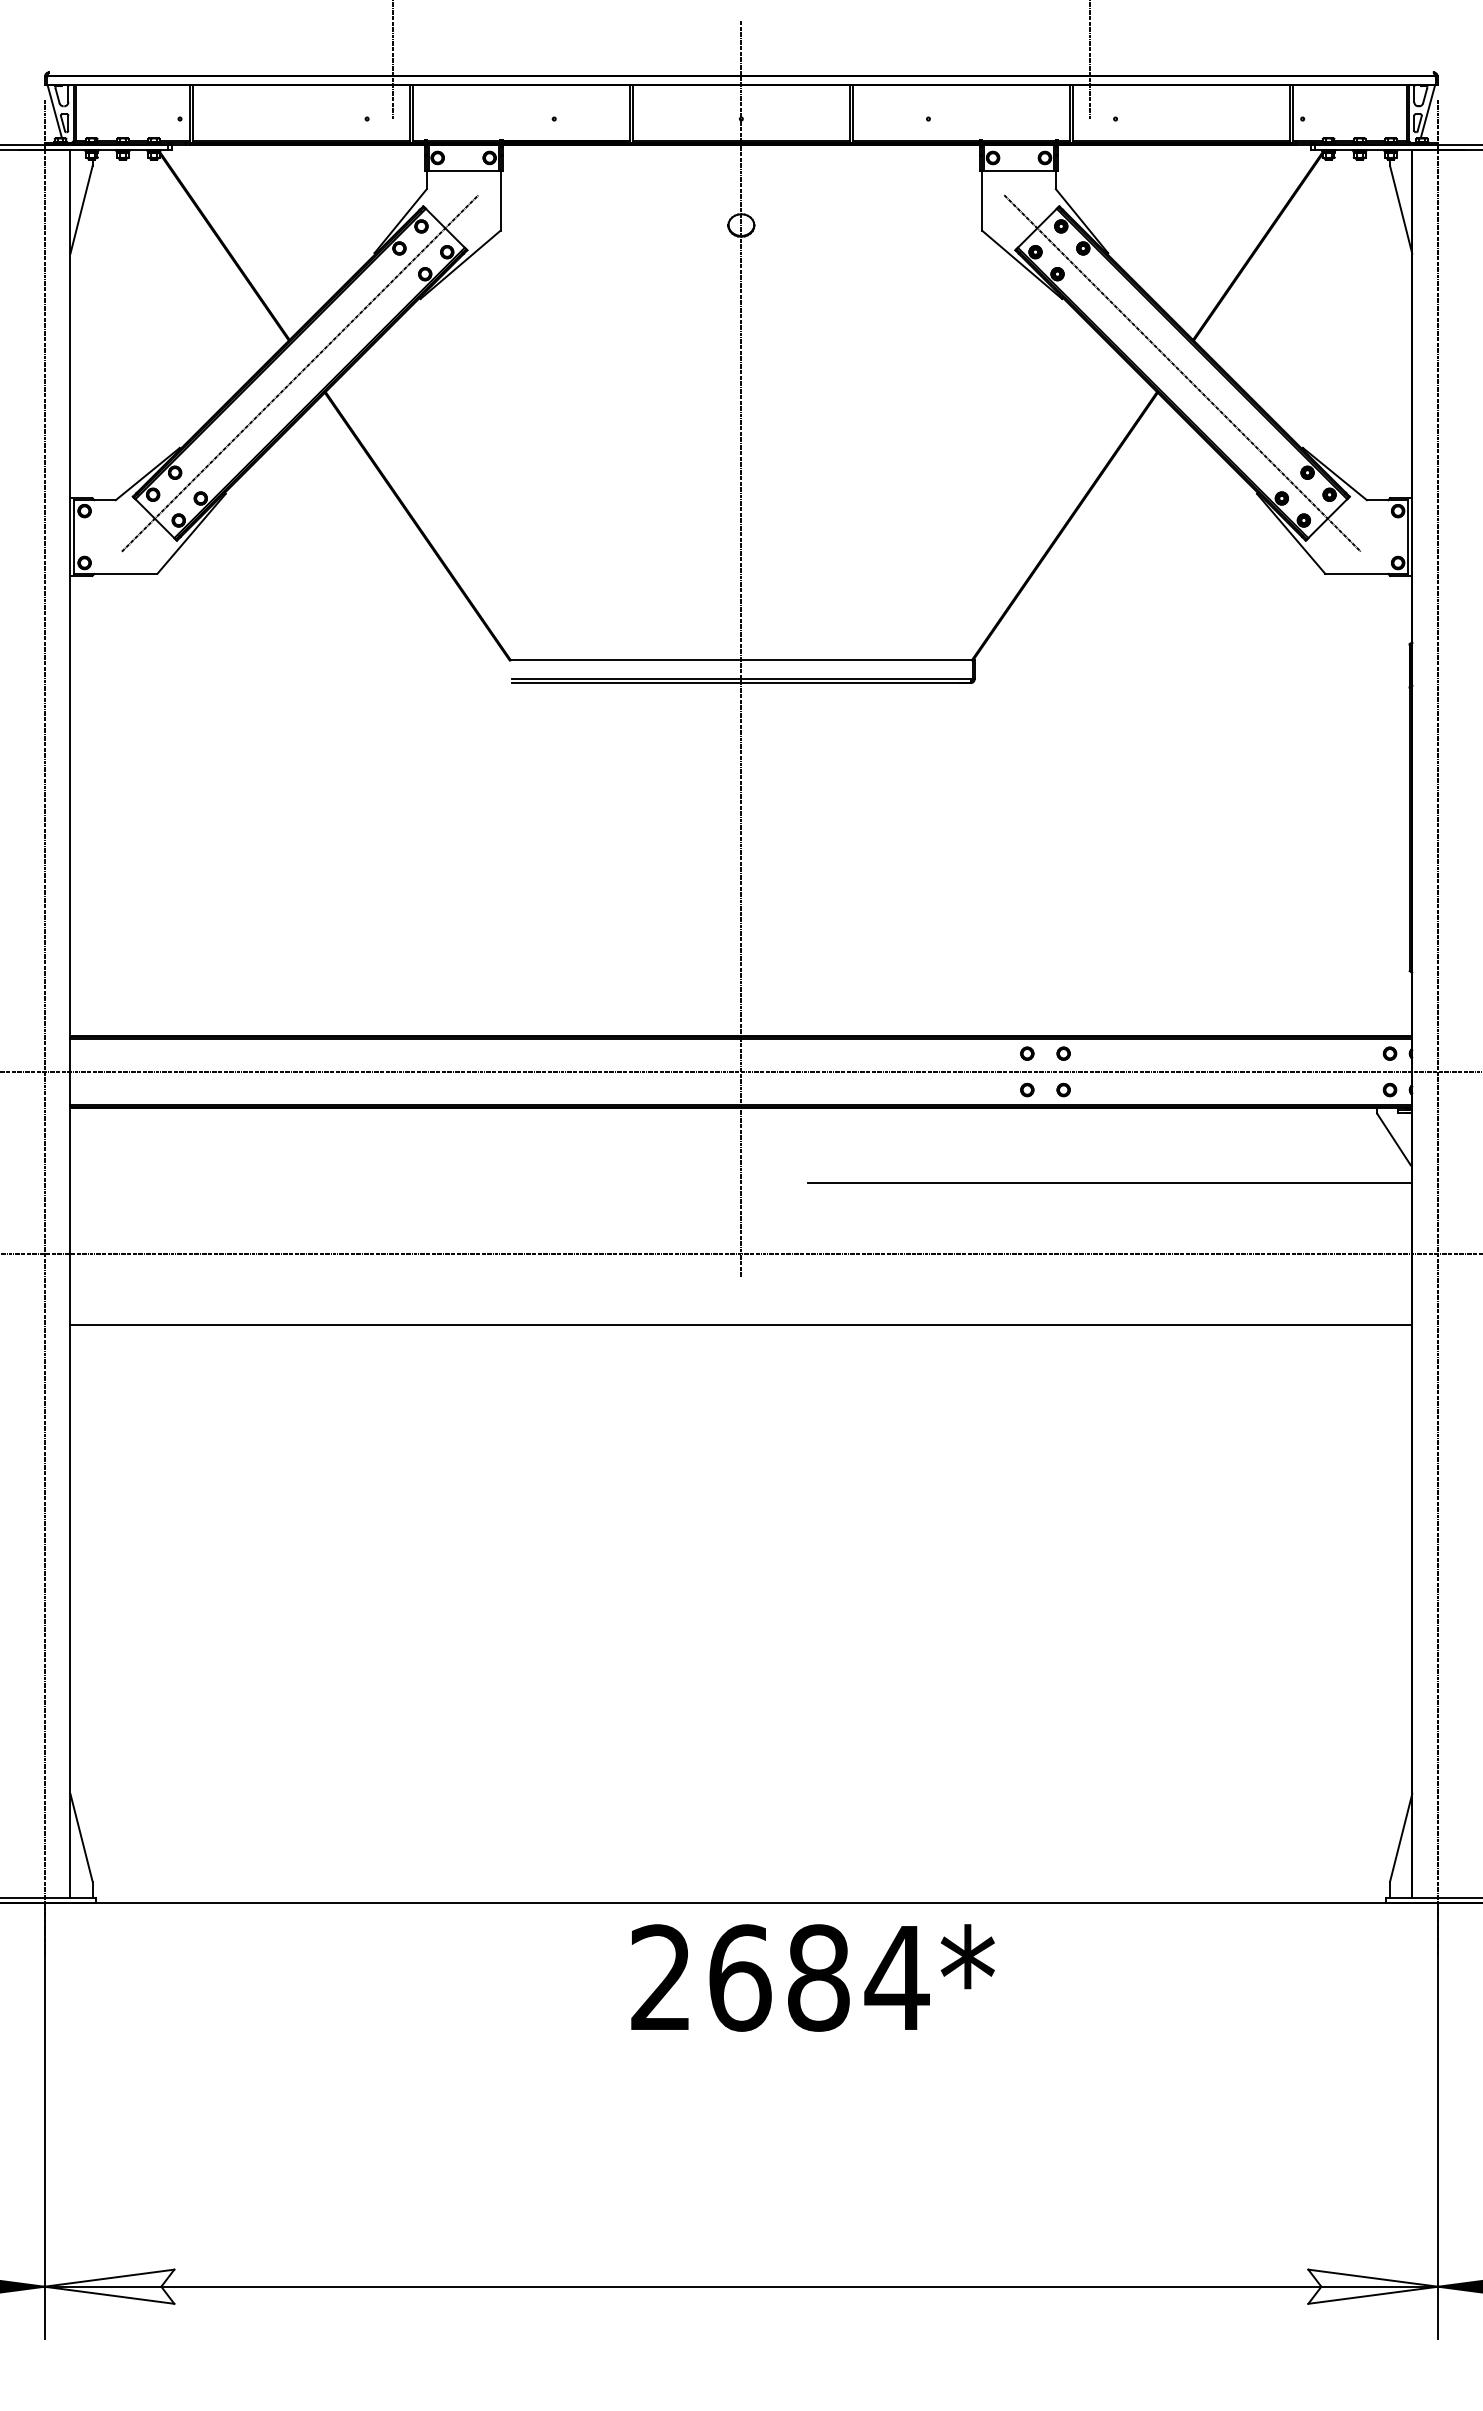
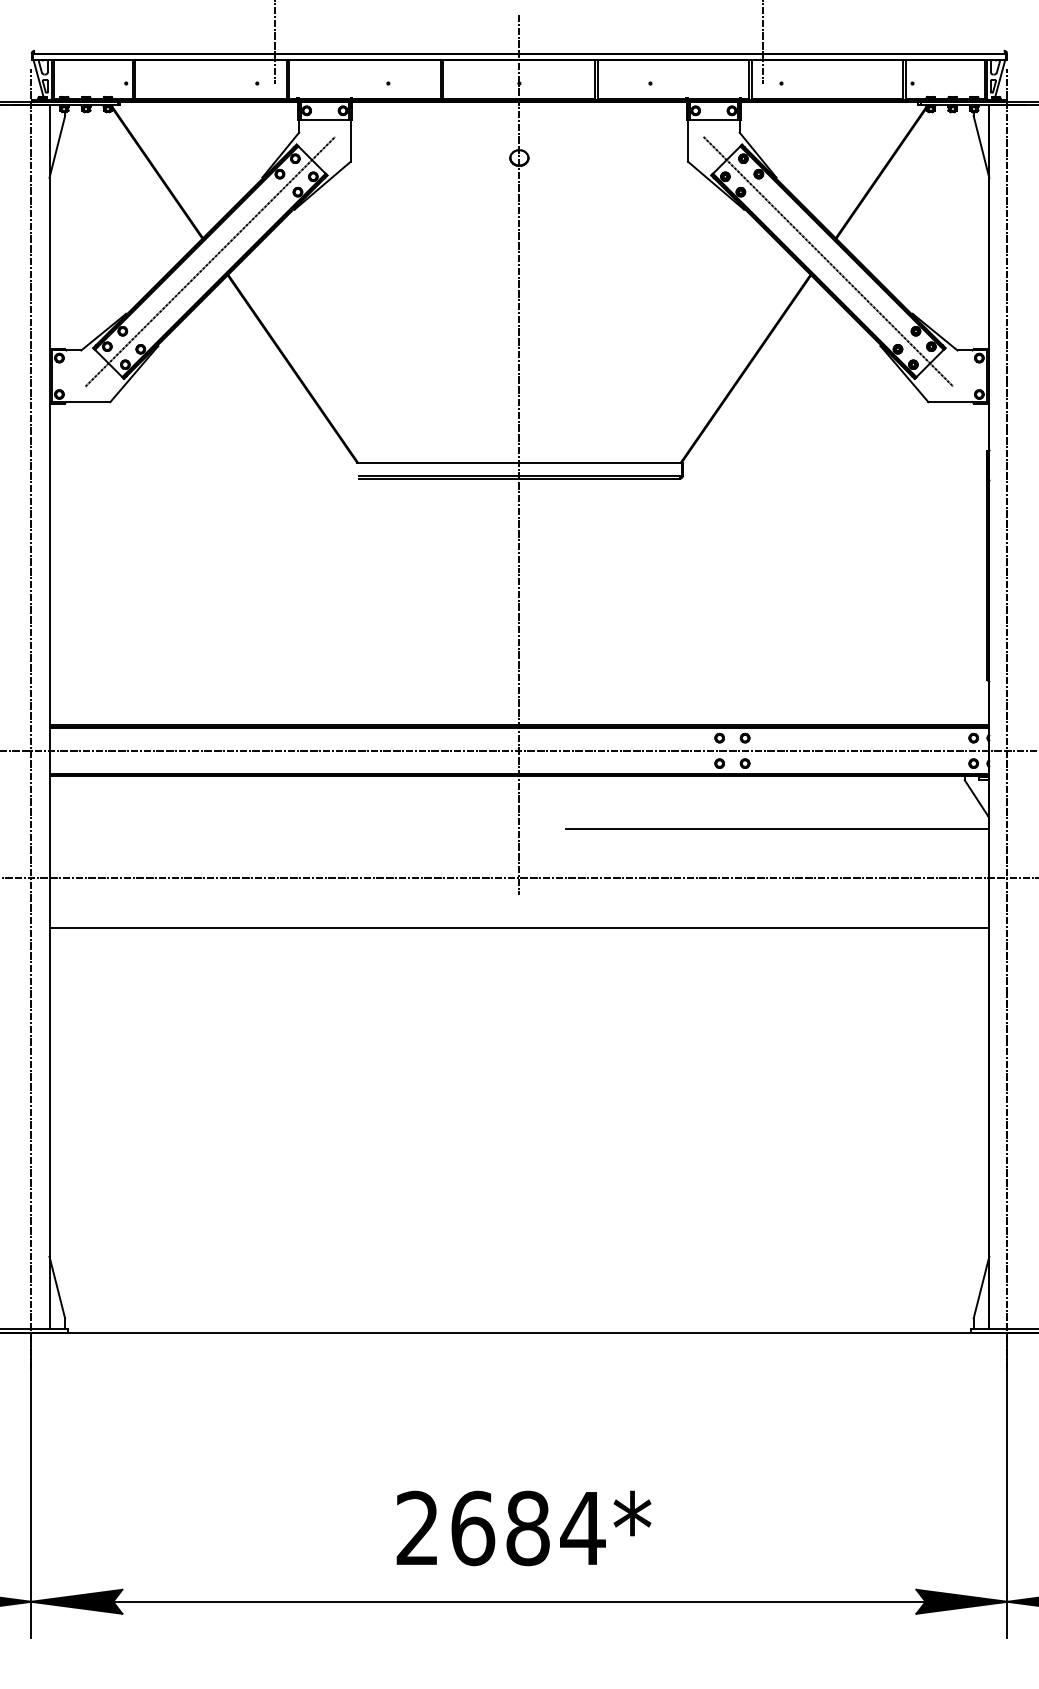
text: (812, 1977) -> (523, 1528), moved
fill: (109, 2286) -> (76, 1601), added
fill: (1373, 2286) -> (962, 1601), added

